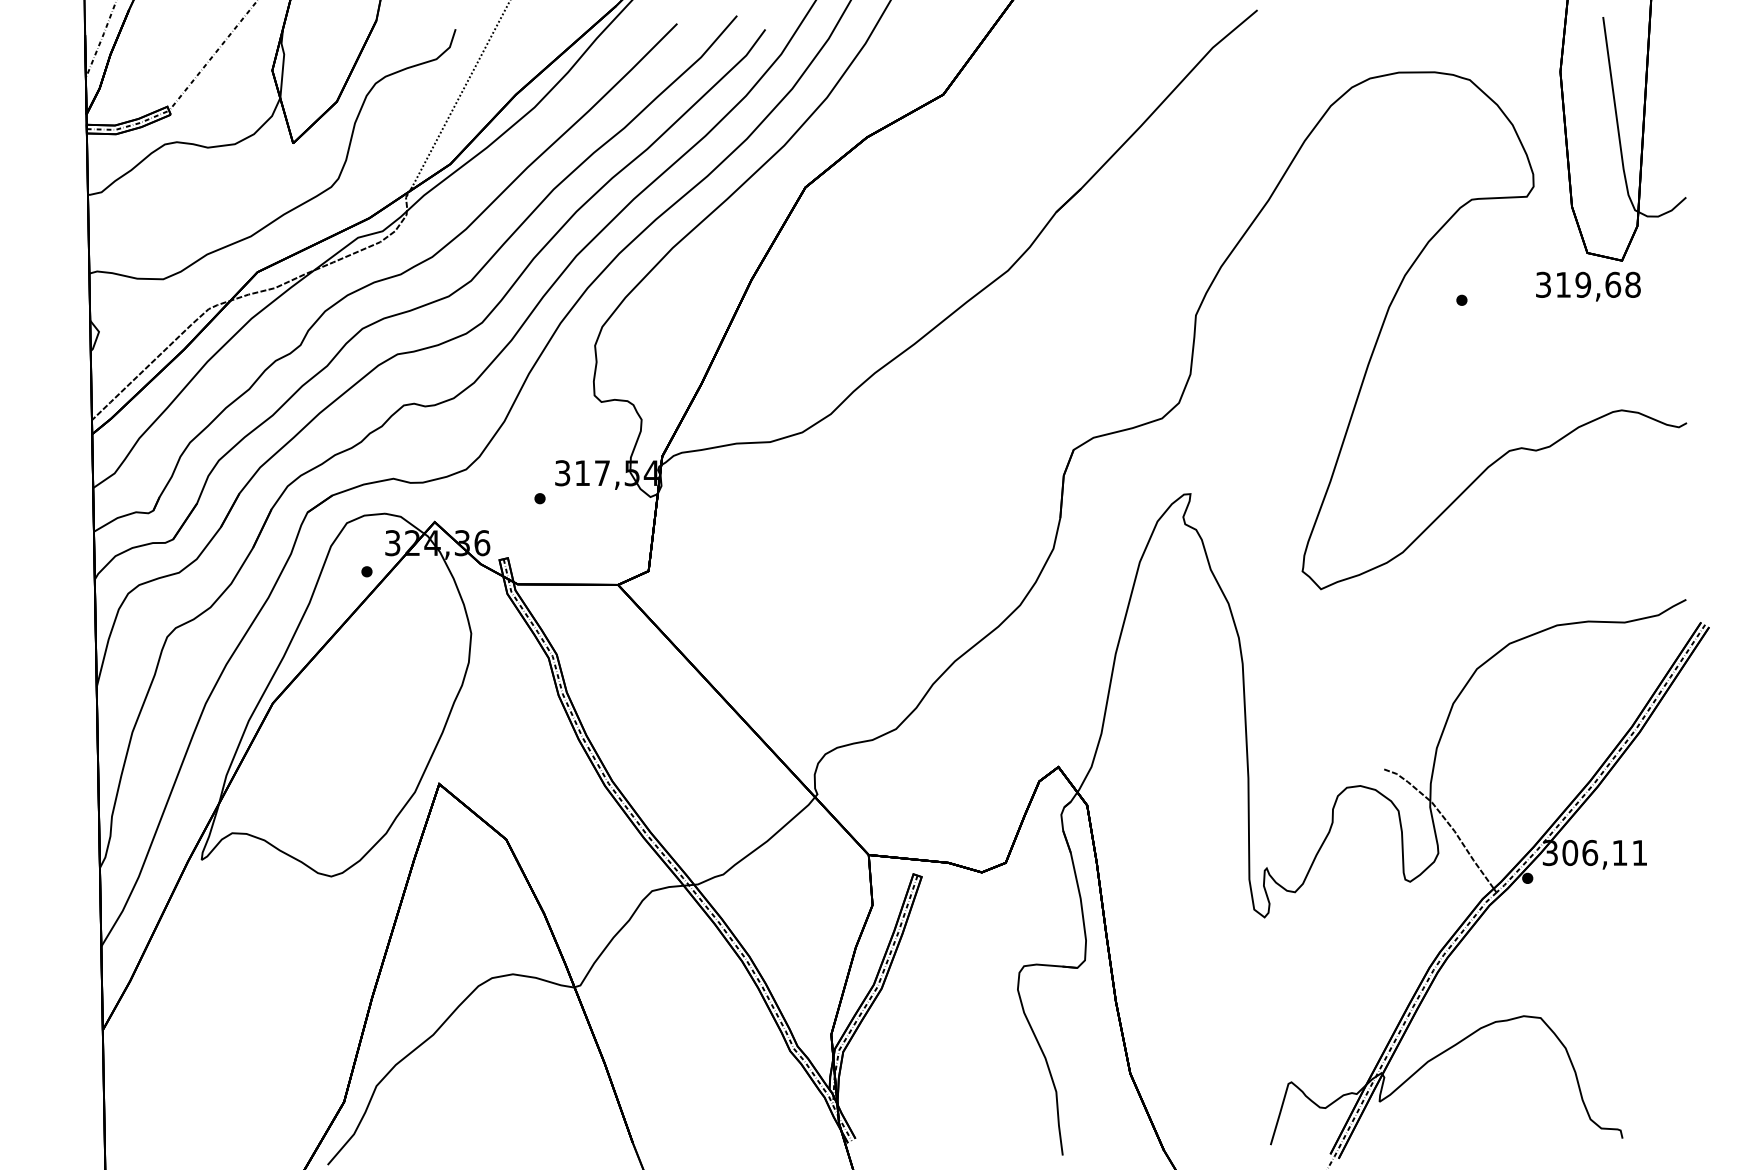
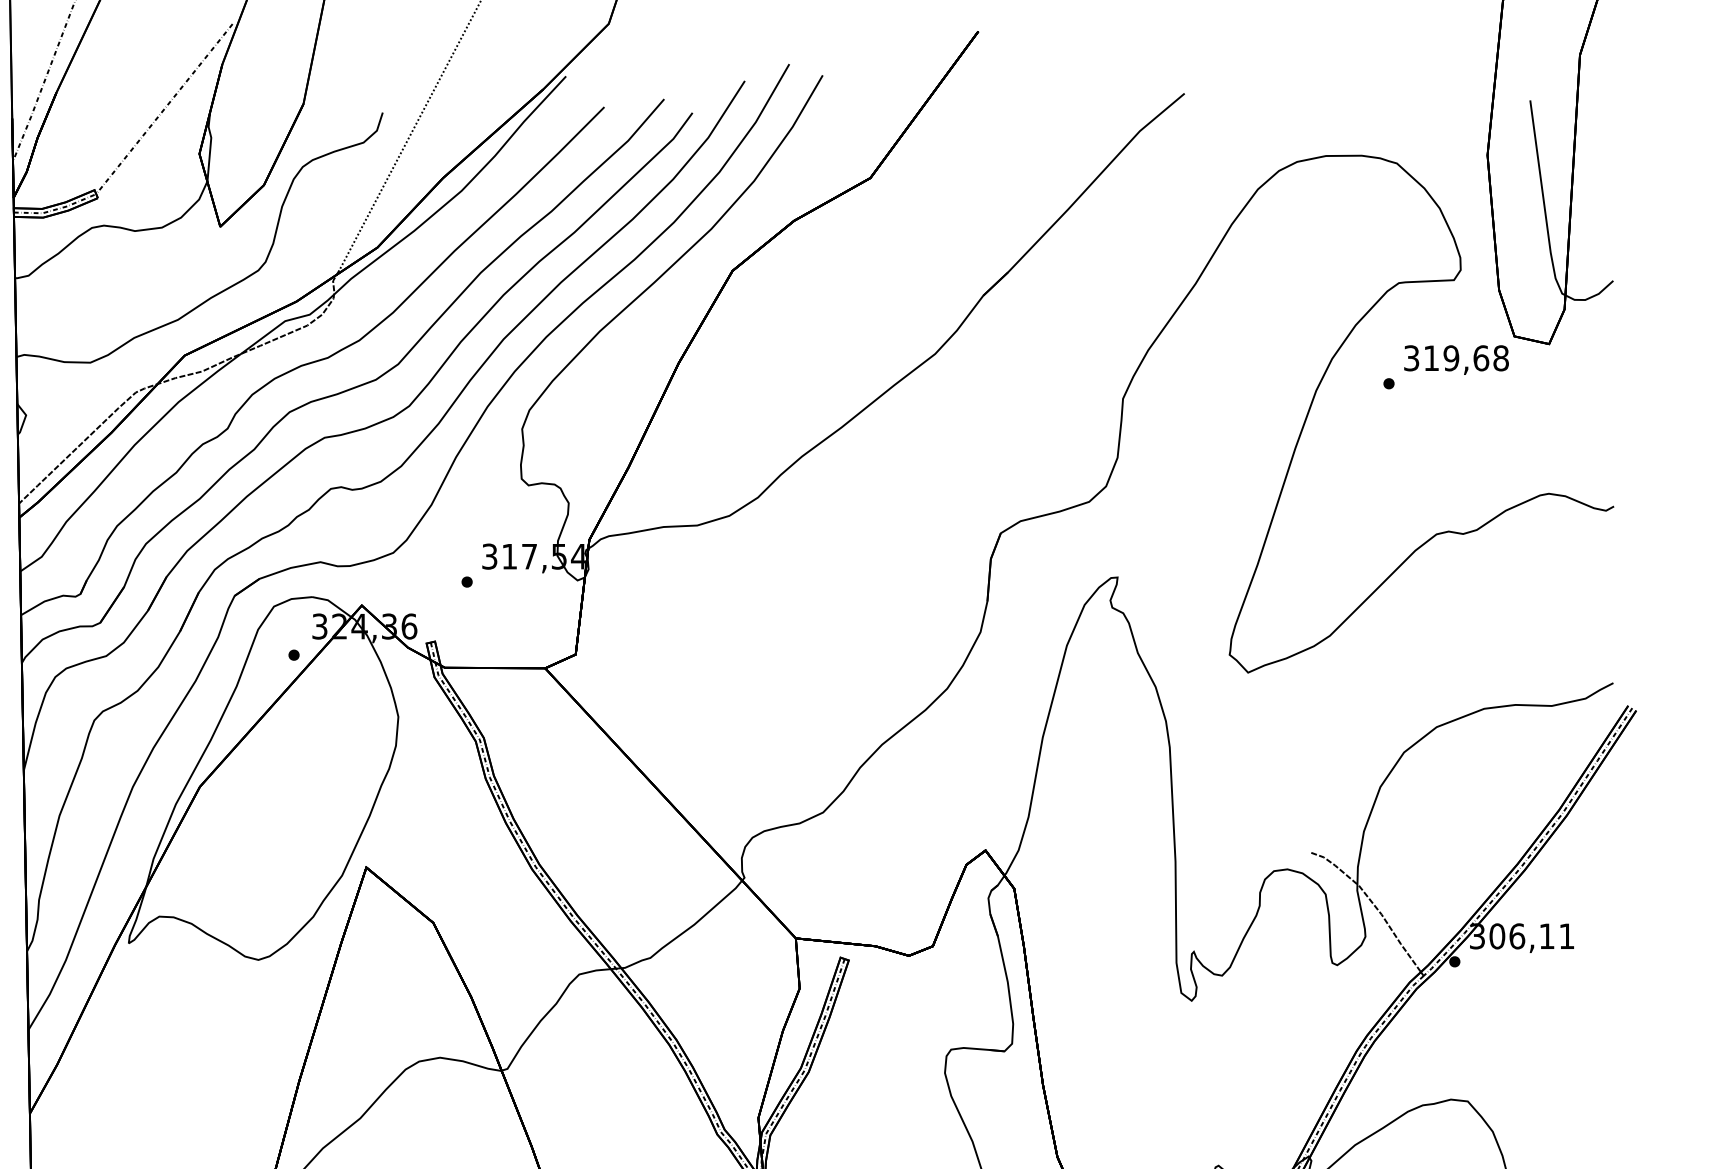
text: (1588, 286) -> (1456, 359), moved

